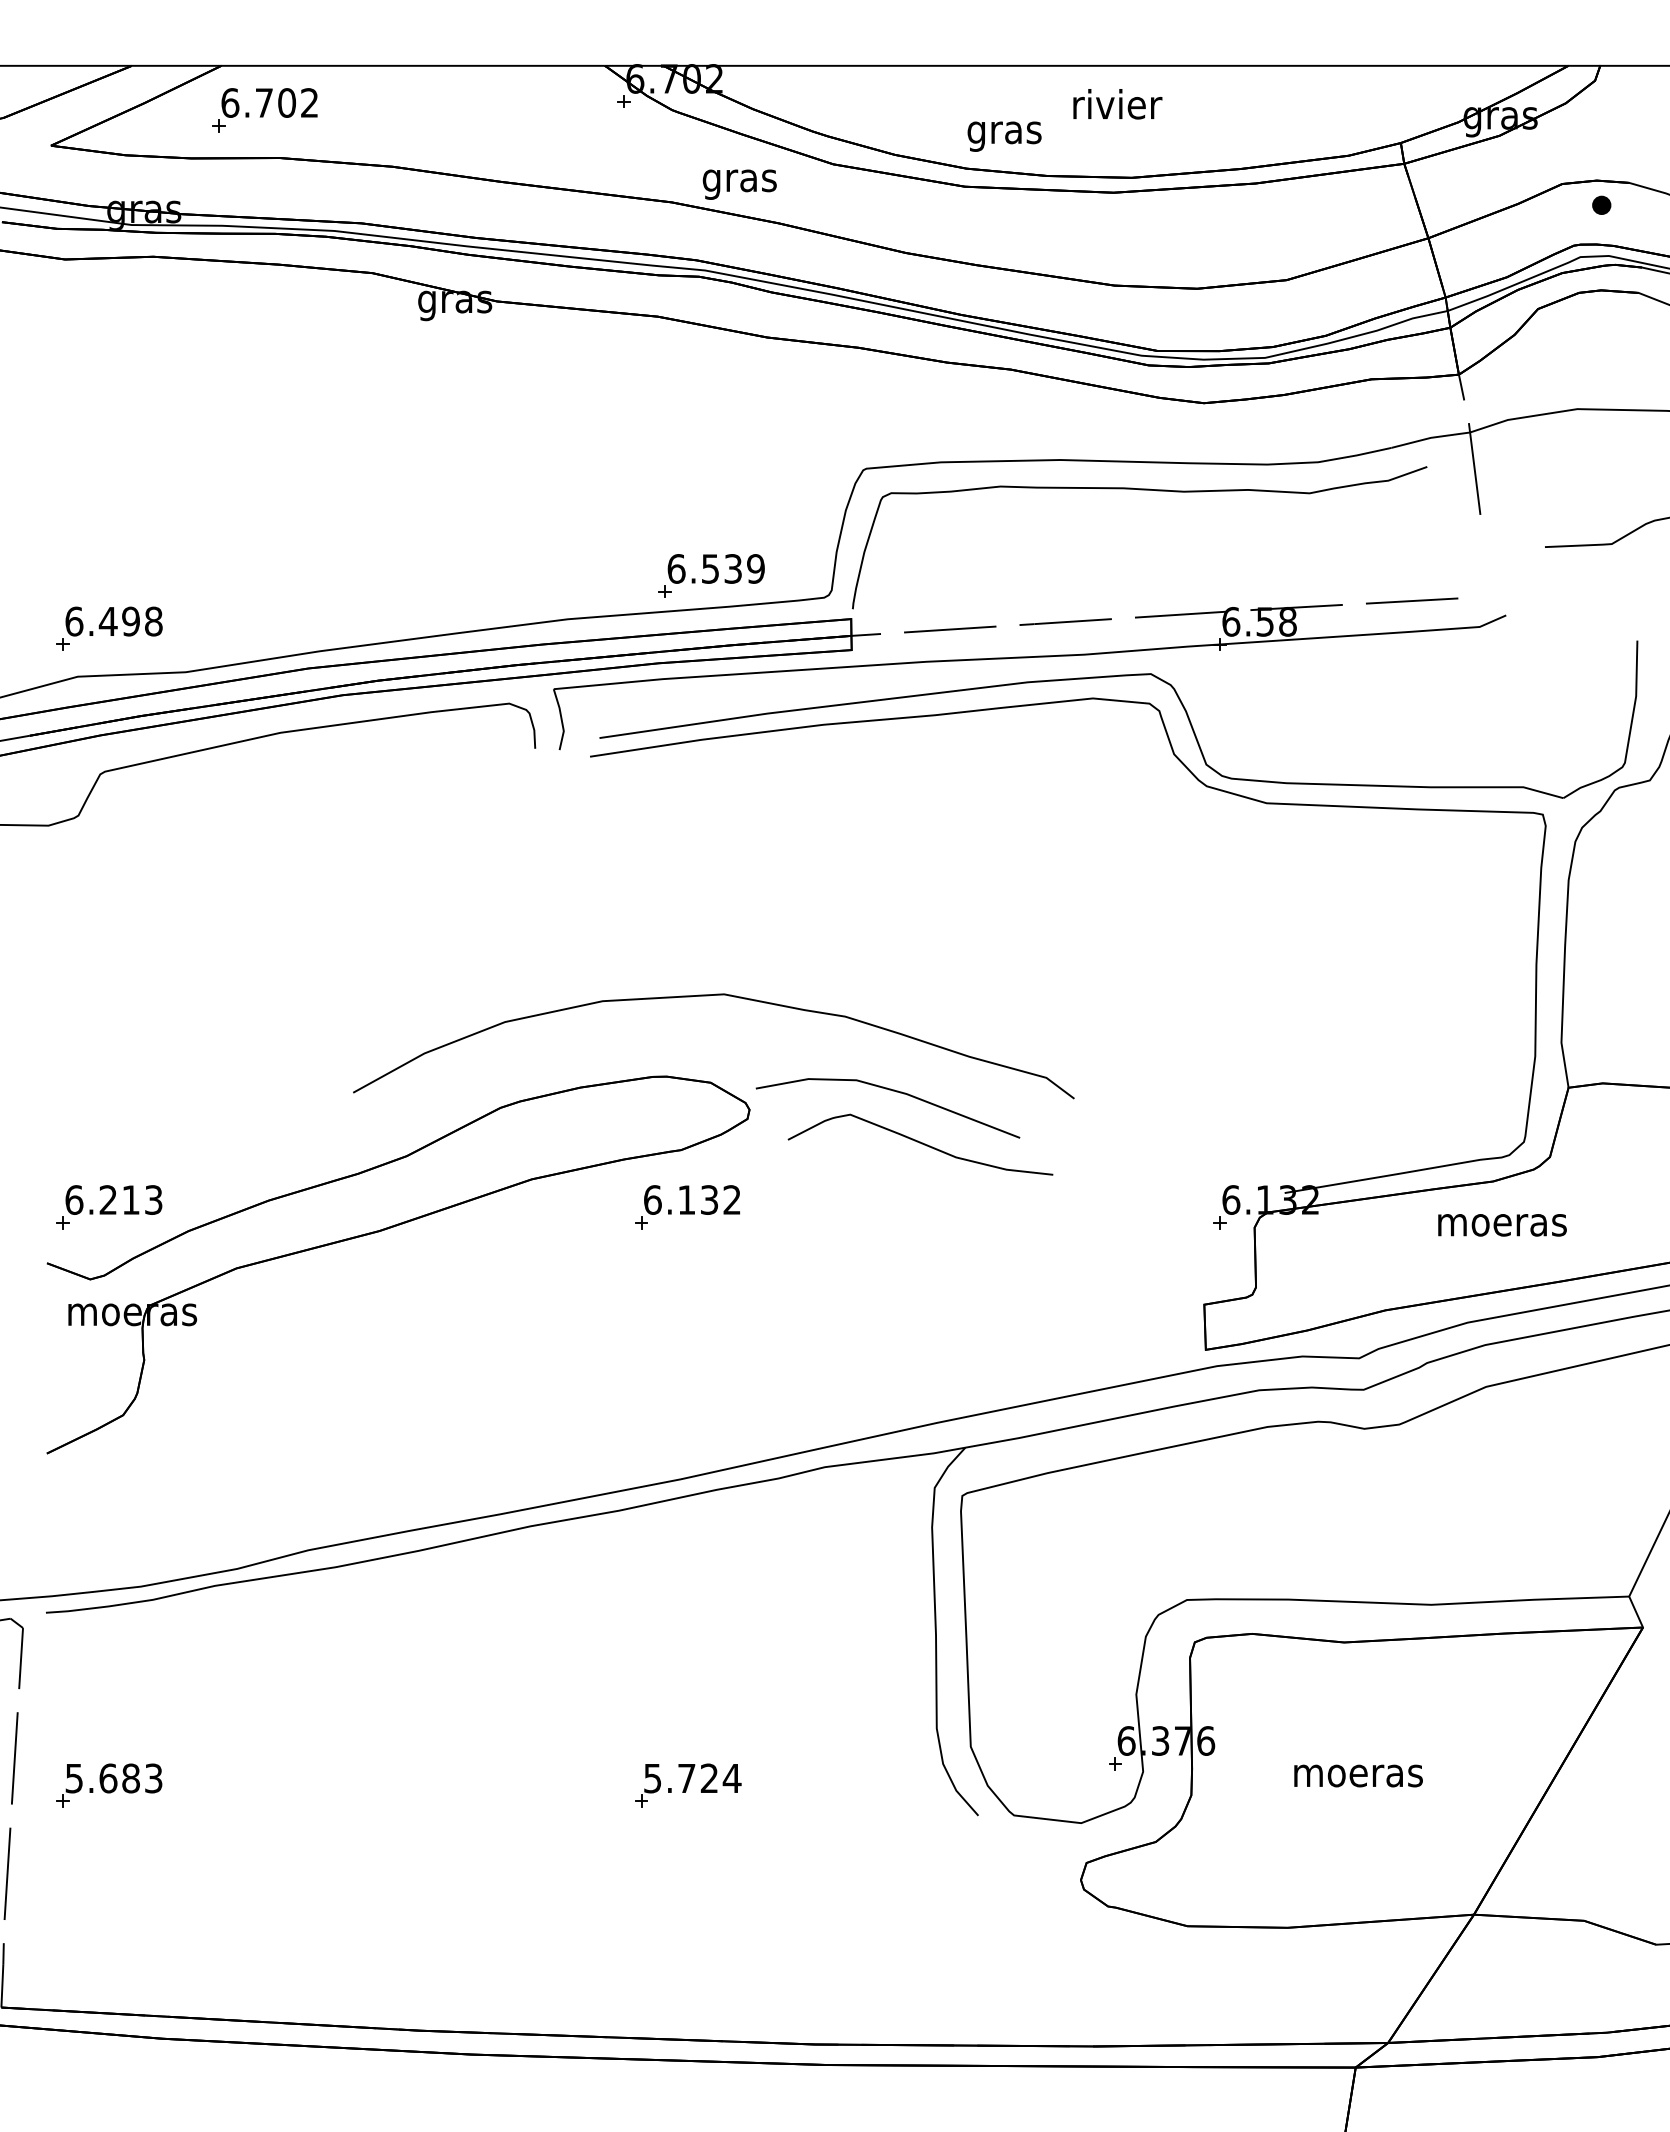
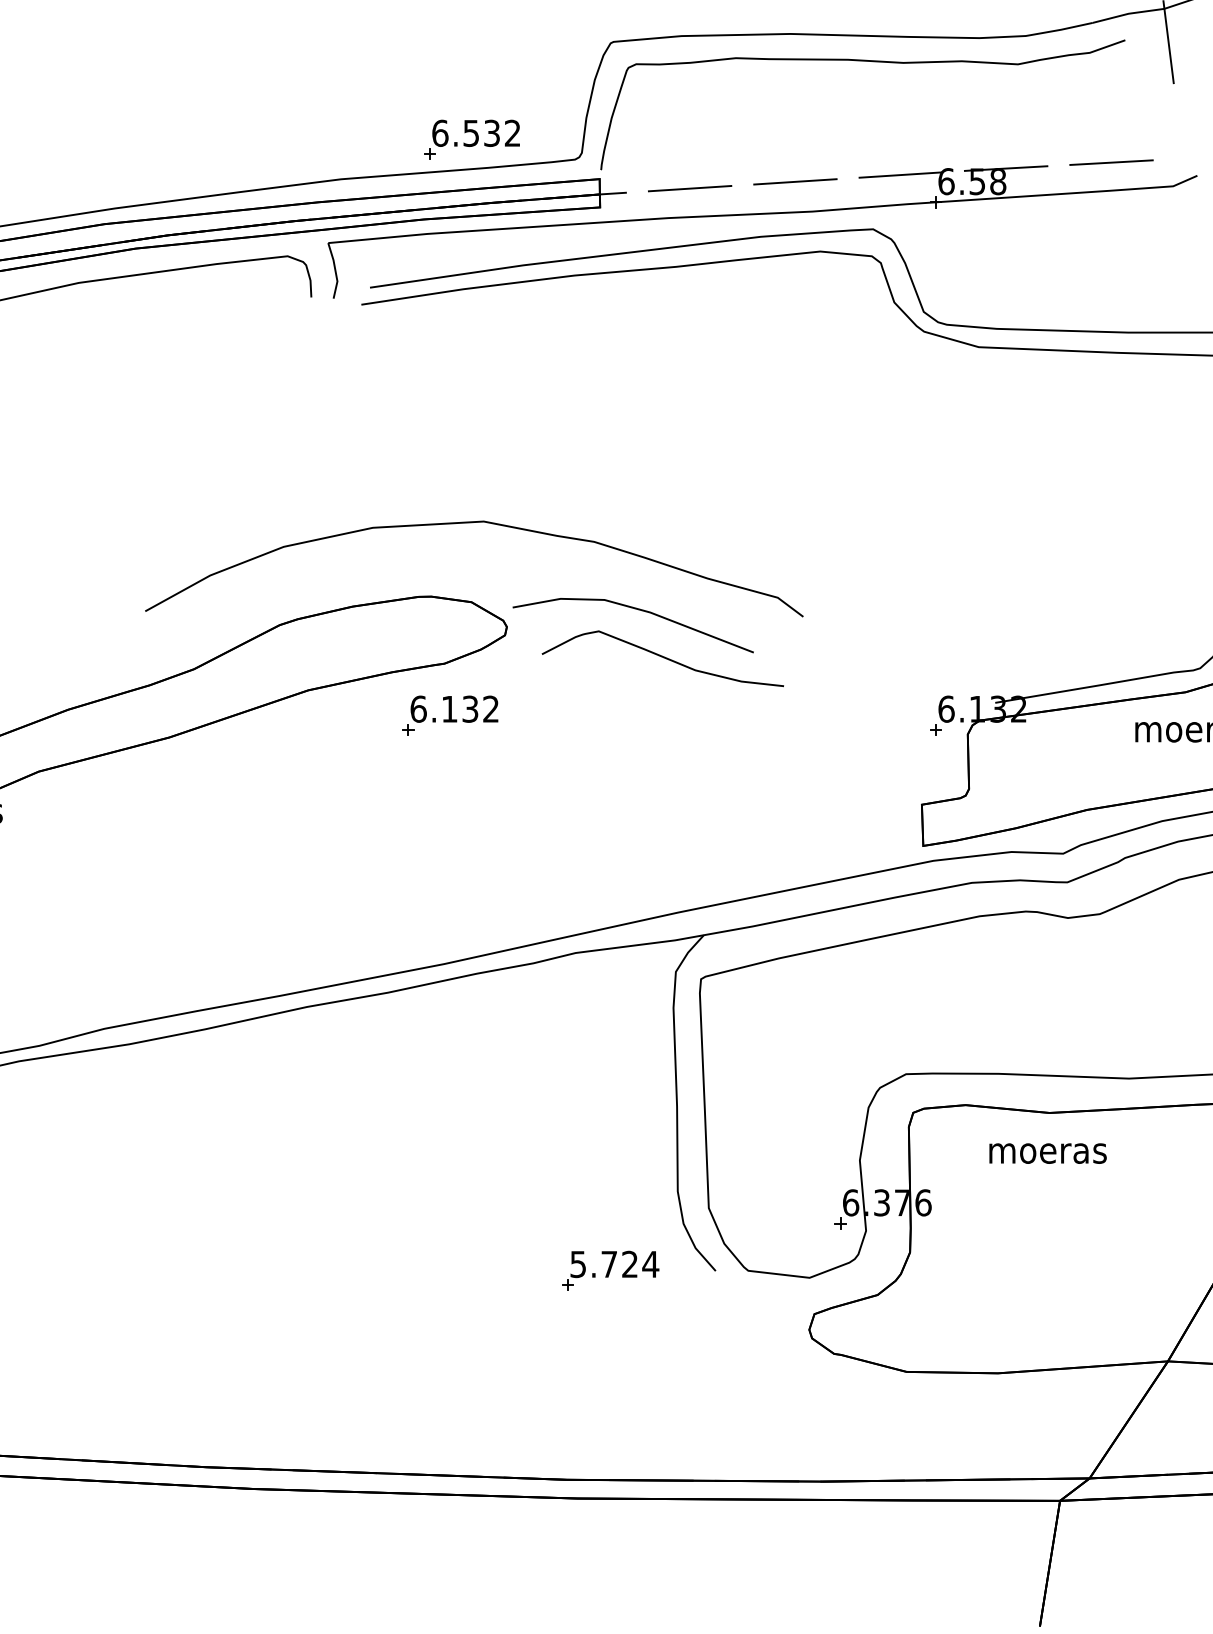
text: (755, 568) -> (512, 132), 6.539 -> 6.532
text: (1358, 1775) -> (1047, 1153), moved
part: (688, 1785) -> (610, 1270), moved

